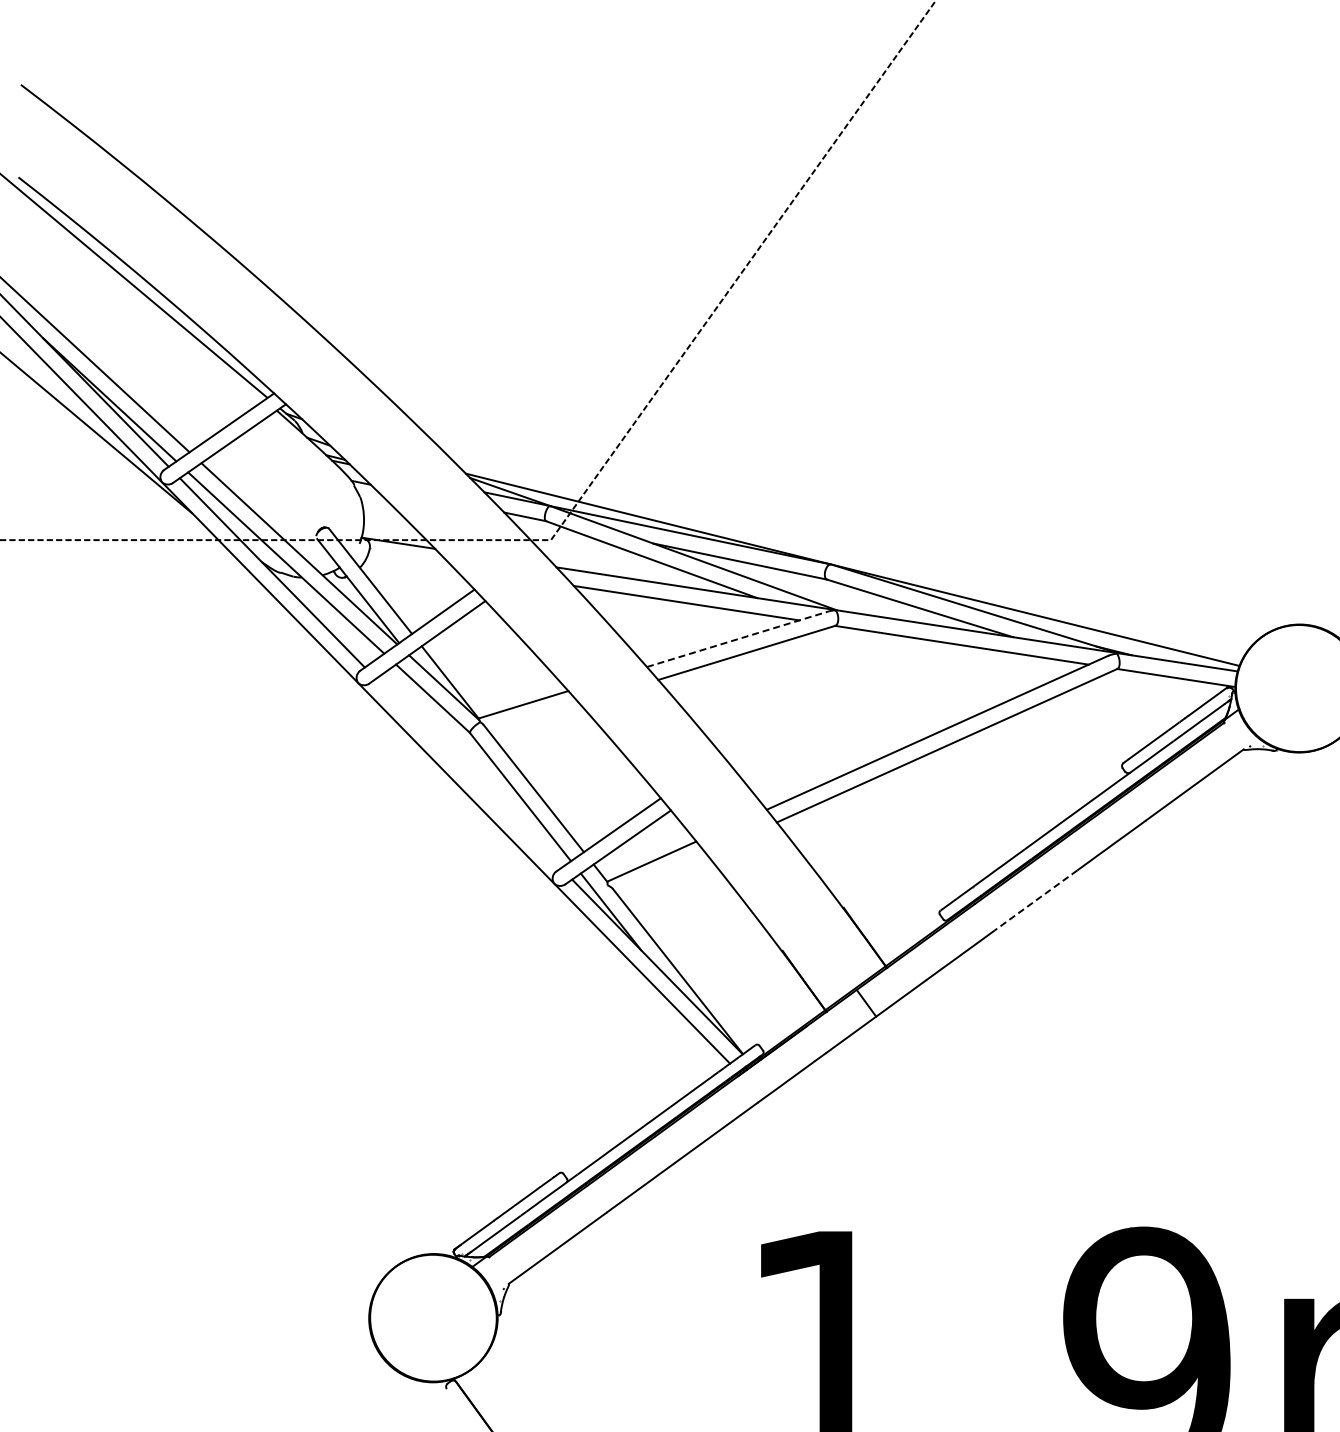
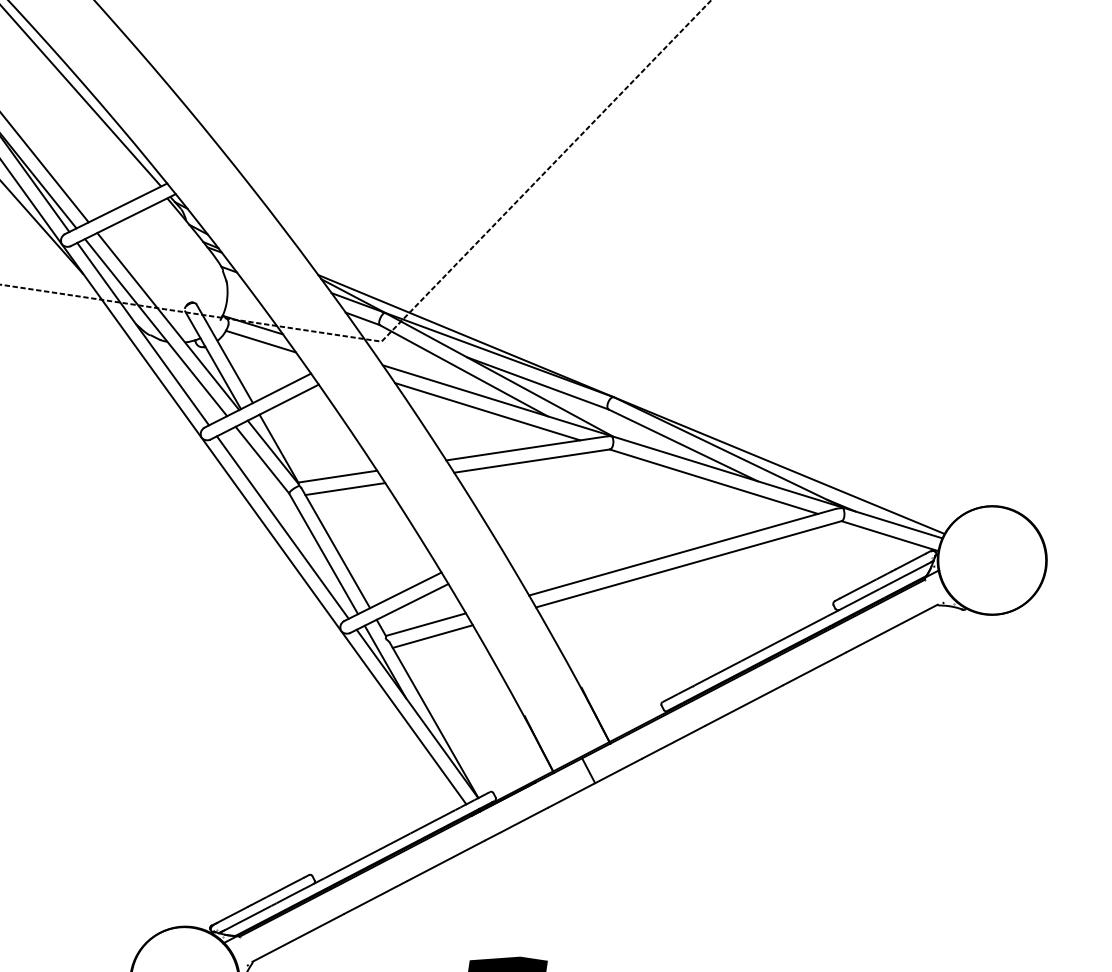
line: (410, 560) -> (260, 341), added
line: (738, 639) -> (526, 448), dashed -> solid
line: (534, 717) -> (345, 488), added
line: (468, 773) -> (282, 527), added
line: (661, 874) -> (432, 636), added
line: (1035, 900) -> (743, 705), dashed -> solid

